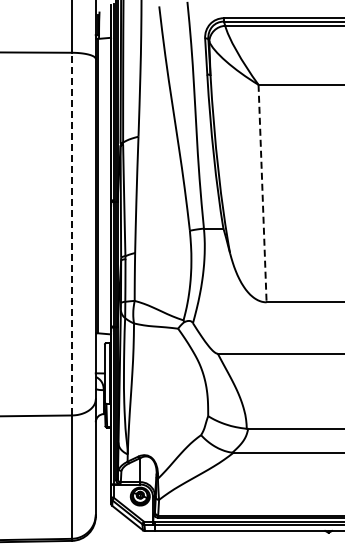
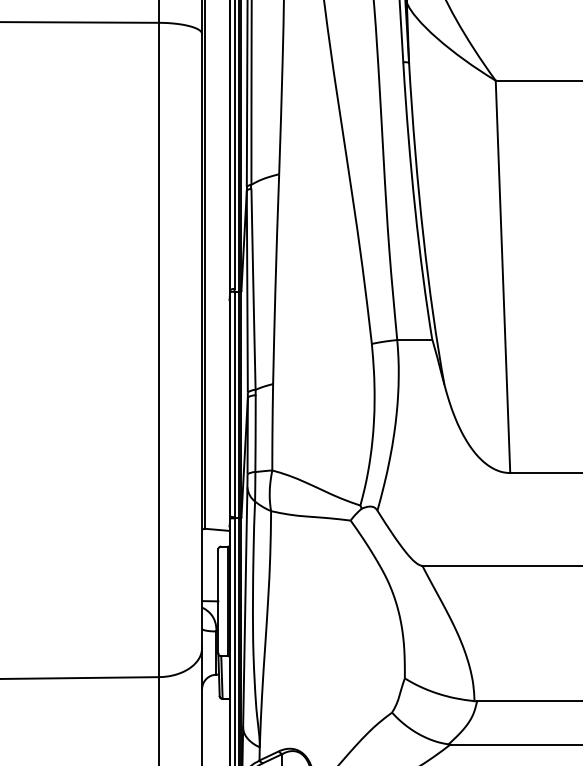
line: (262, 193) -> (502, 276), dashed -> solid
line: (71, 233) -> (158, 348), dashed -> solid

